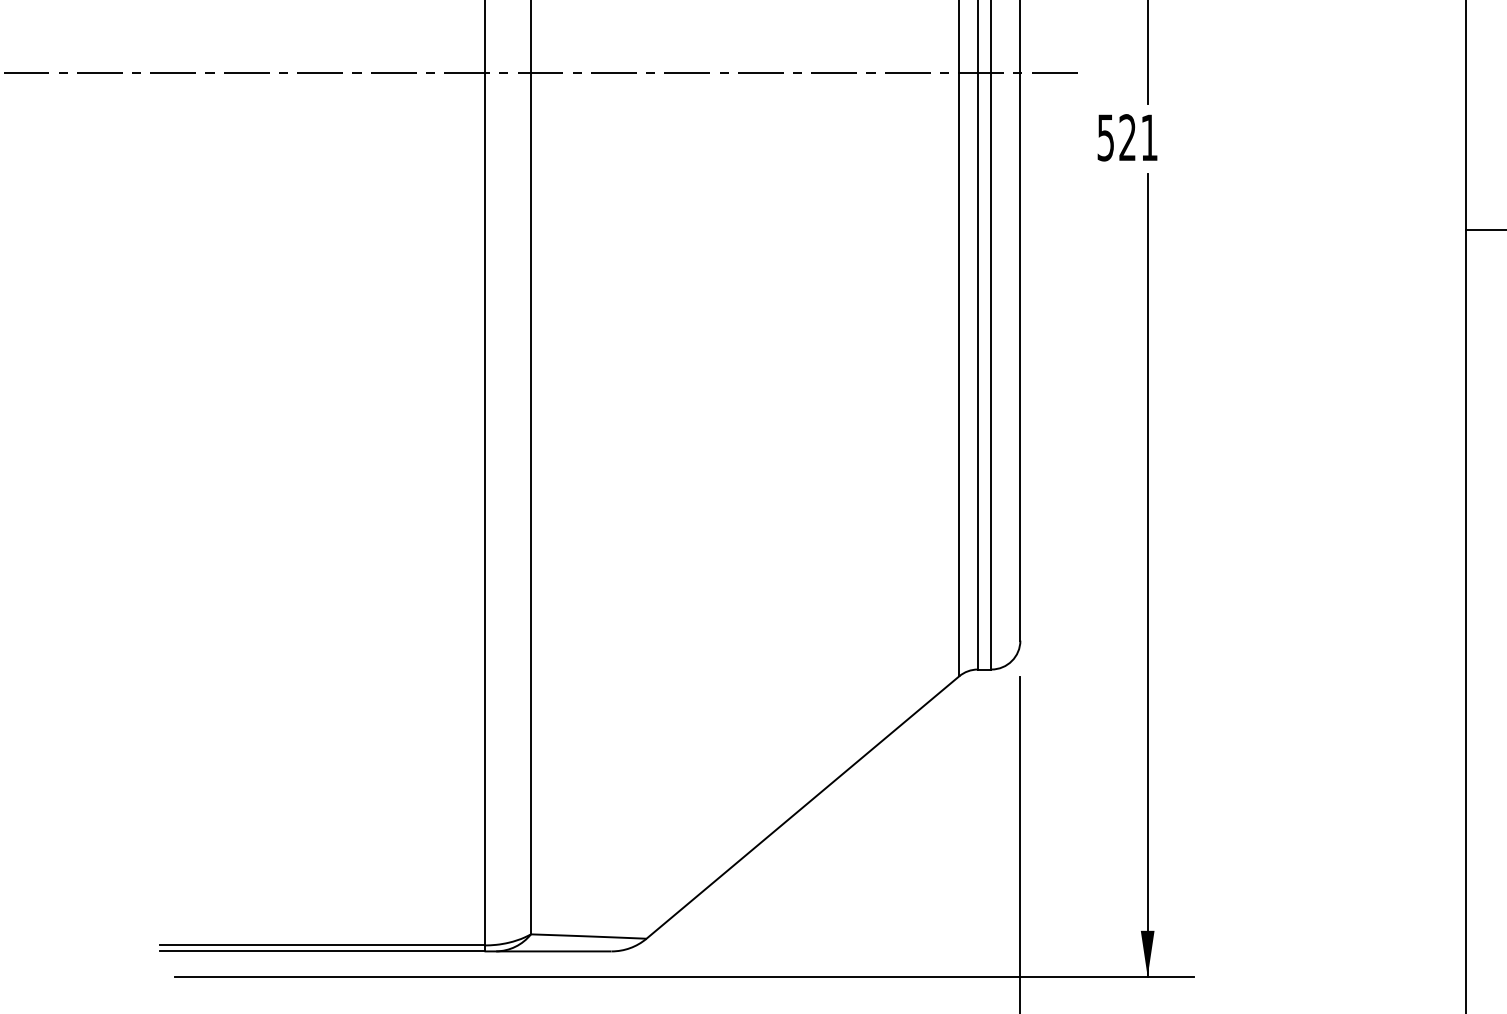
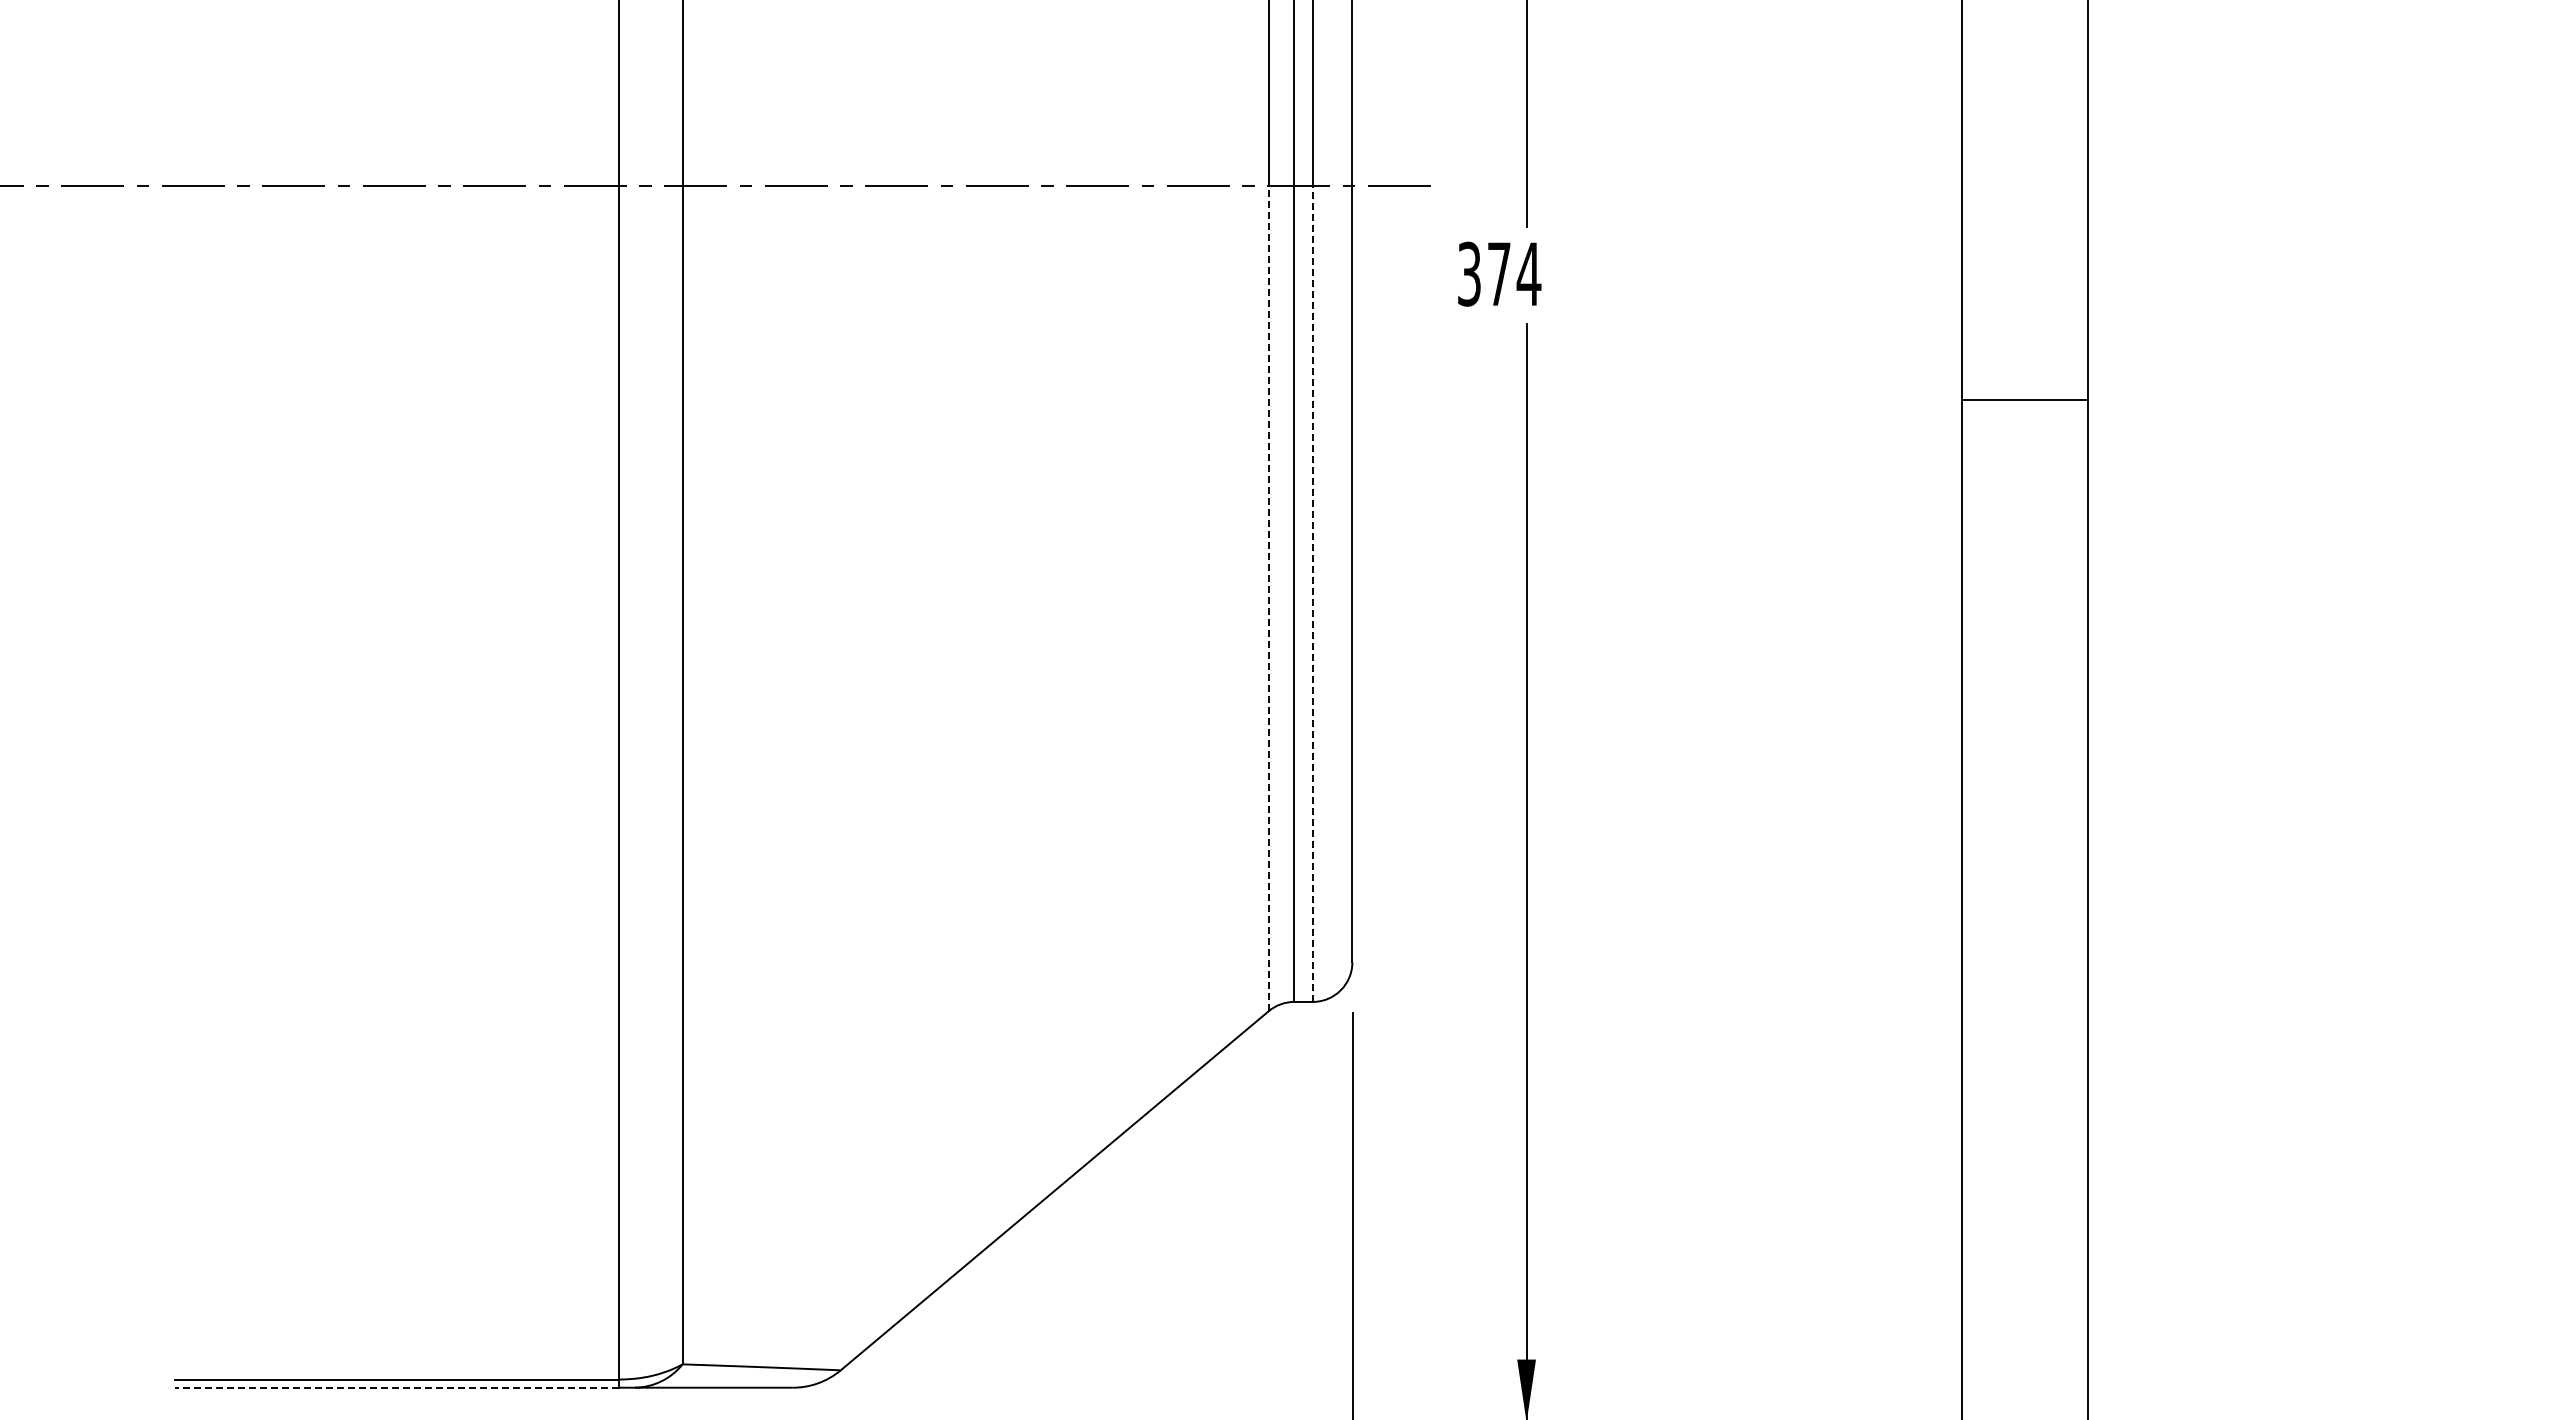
text: (1127, 137) -> (1499, 273), 521 -> 374
line: (991, 371) -> (1312, 593), solid -> dashed
line: (959, 374) -> (1268, 598), solid -> dashed
line: (322, 951) -> (397, 1387), solid -> dashed

